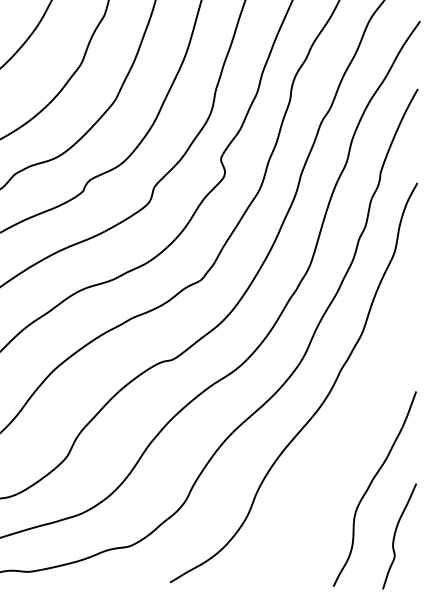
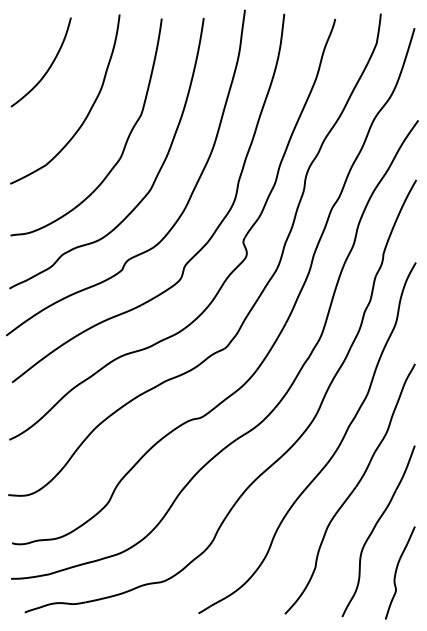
part: (341, 440) -> (349, 488), added

